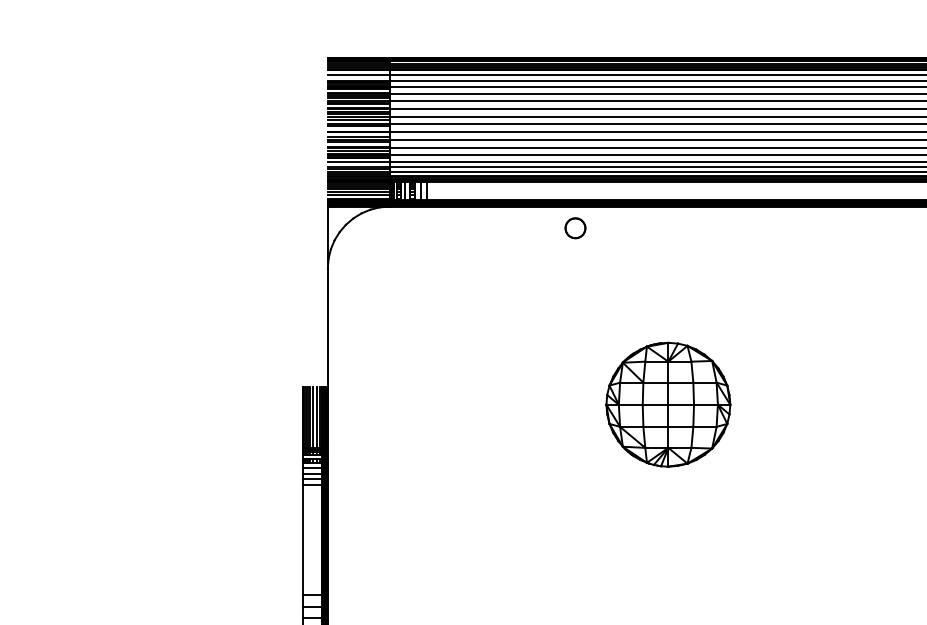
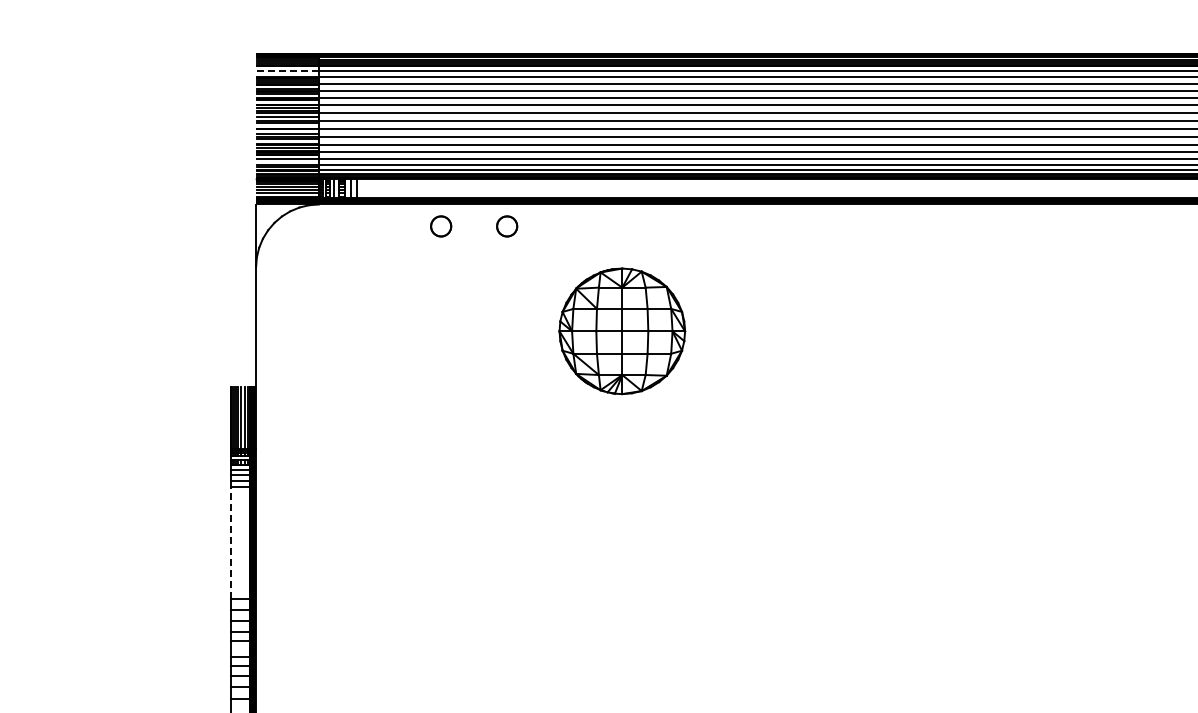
line: (359, 75) -> (288, 71), solid -> dashed
part: (510, 228) -> (441, 226), added
part: (668, 404) -> (622, 331), moved
line: (303, 540) -> (231, 542), solid -> dashed

